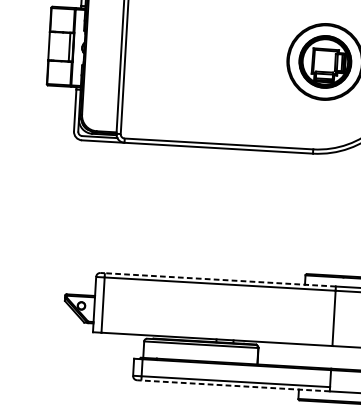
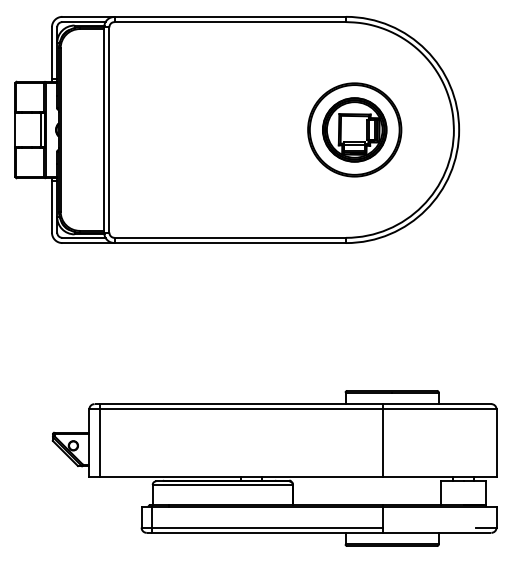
line: (220, 280) -> (241, 404), dashed -> solid
line: (235, 385) -> (267, 532), dashed -> solid

